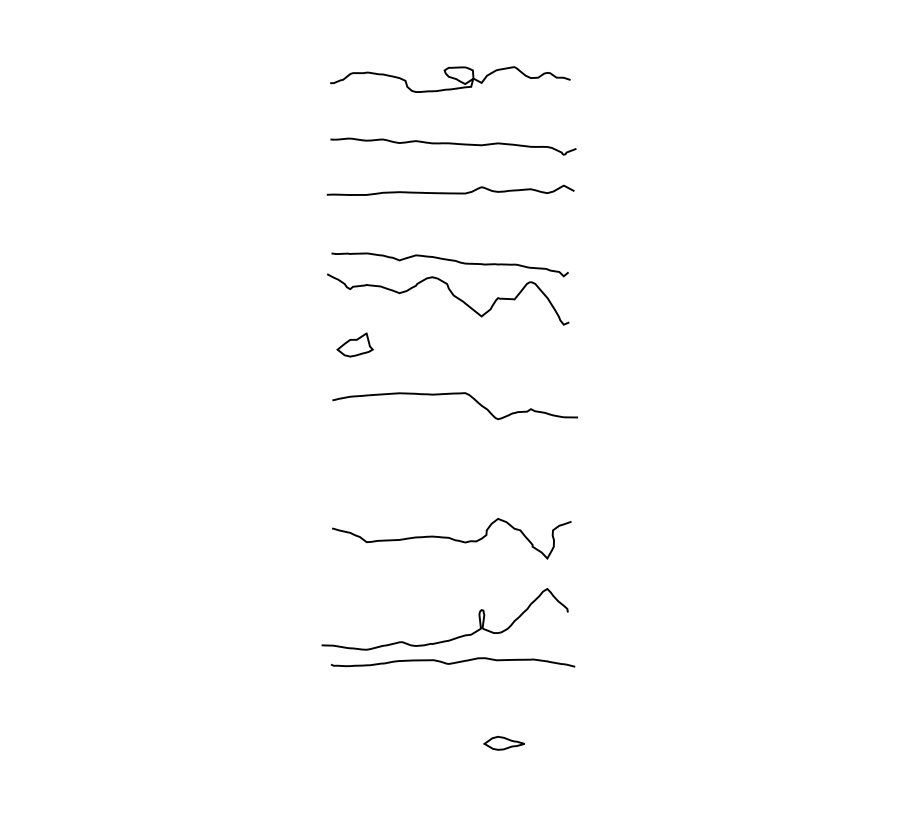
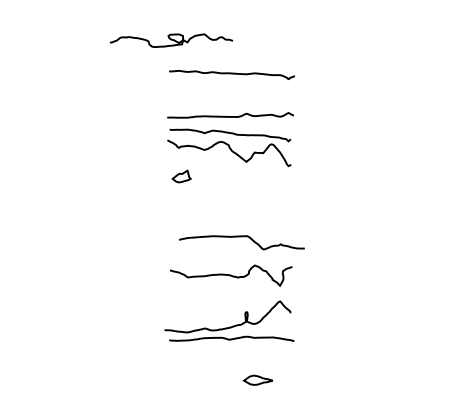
curve: (450, 79) -> (171, 40), moved
curve: (450, 192) -> (230, 116), moved
curve: (454, 395) -> (241, 237), moved
part: (503, 743) -> (257, 380), size x1.4

